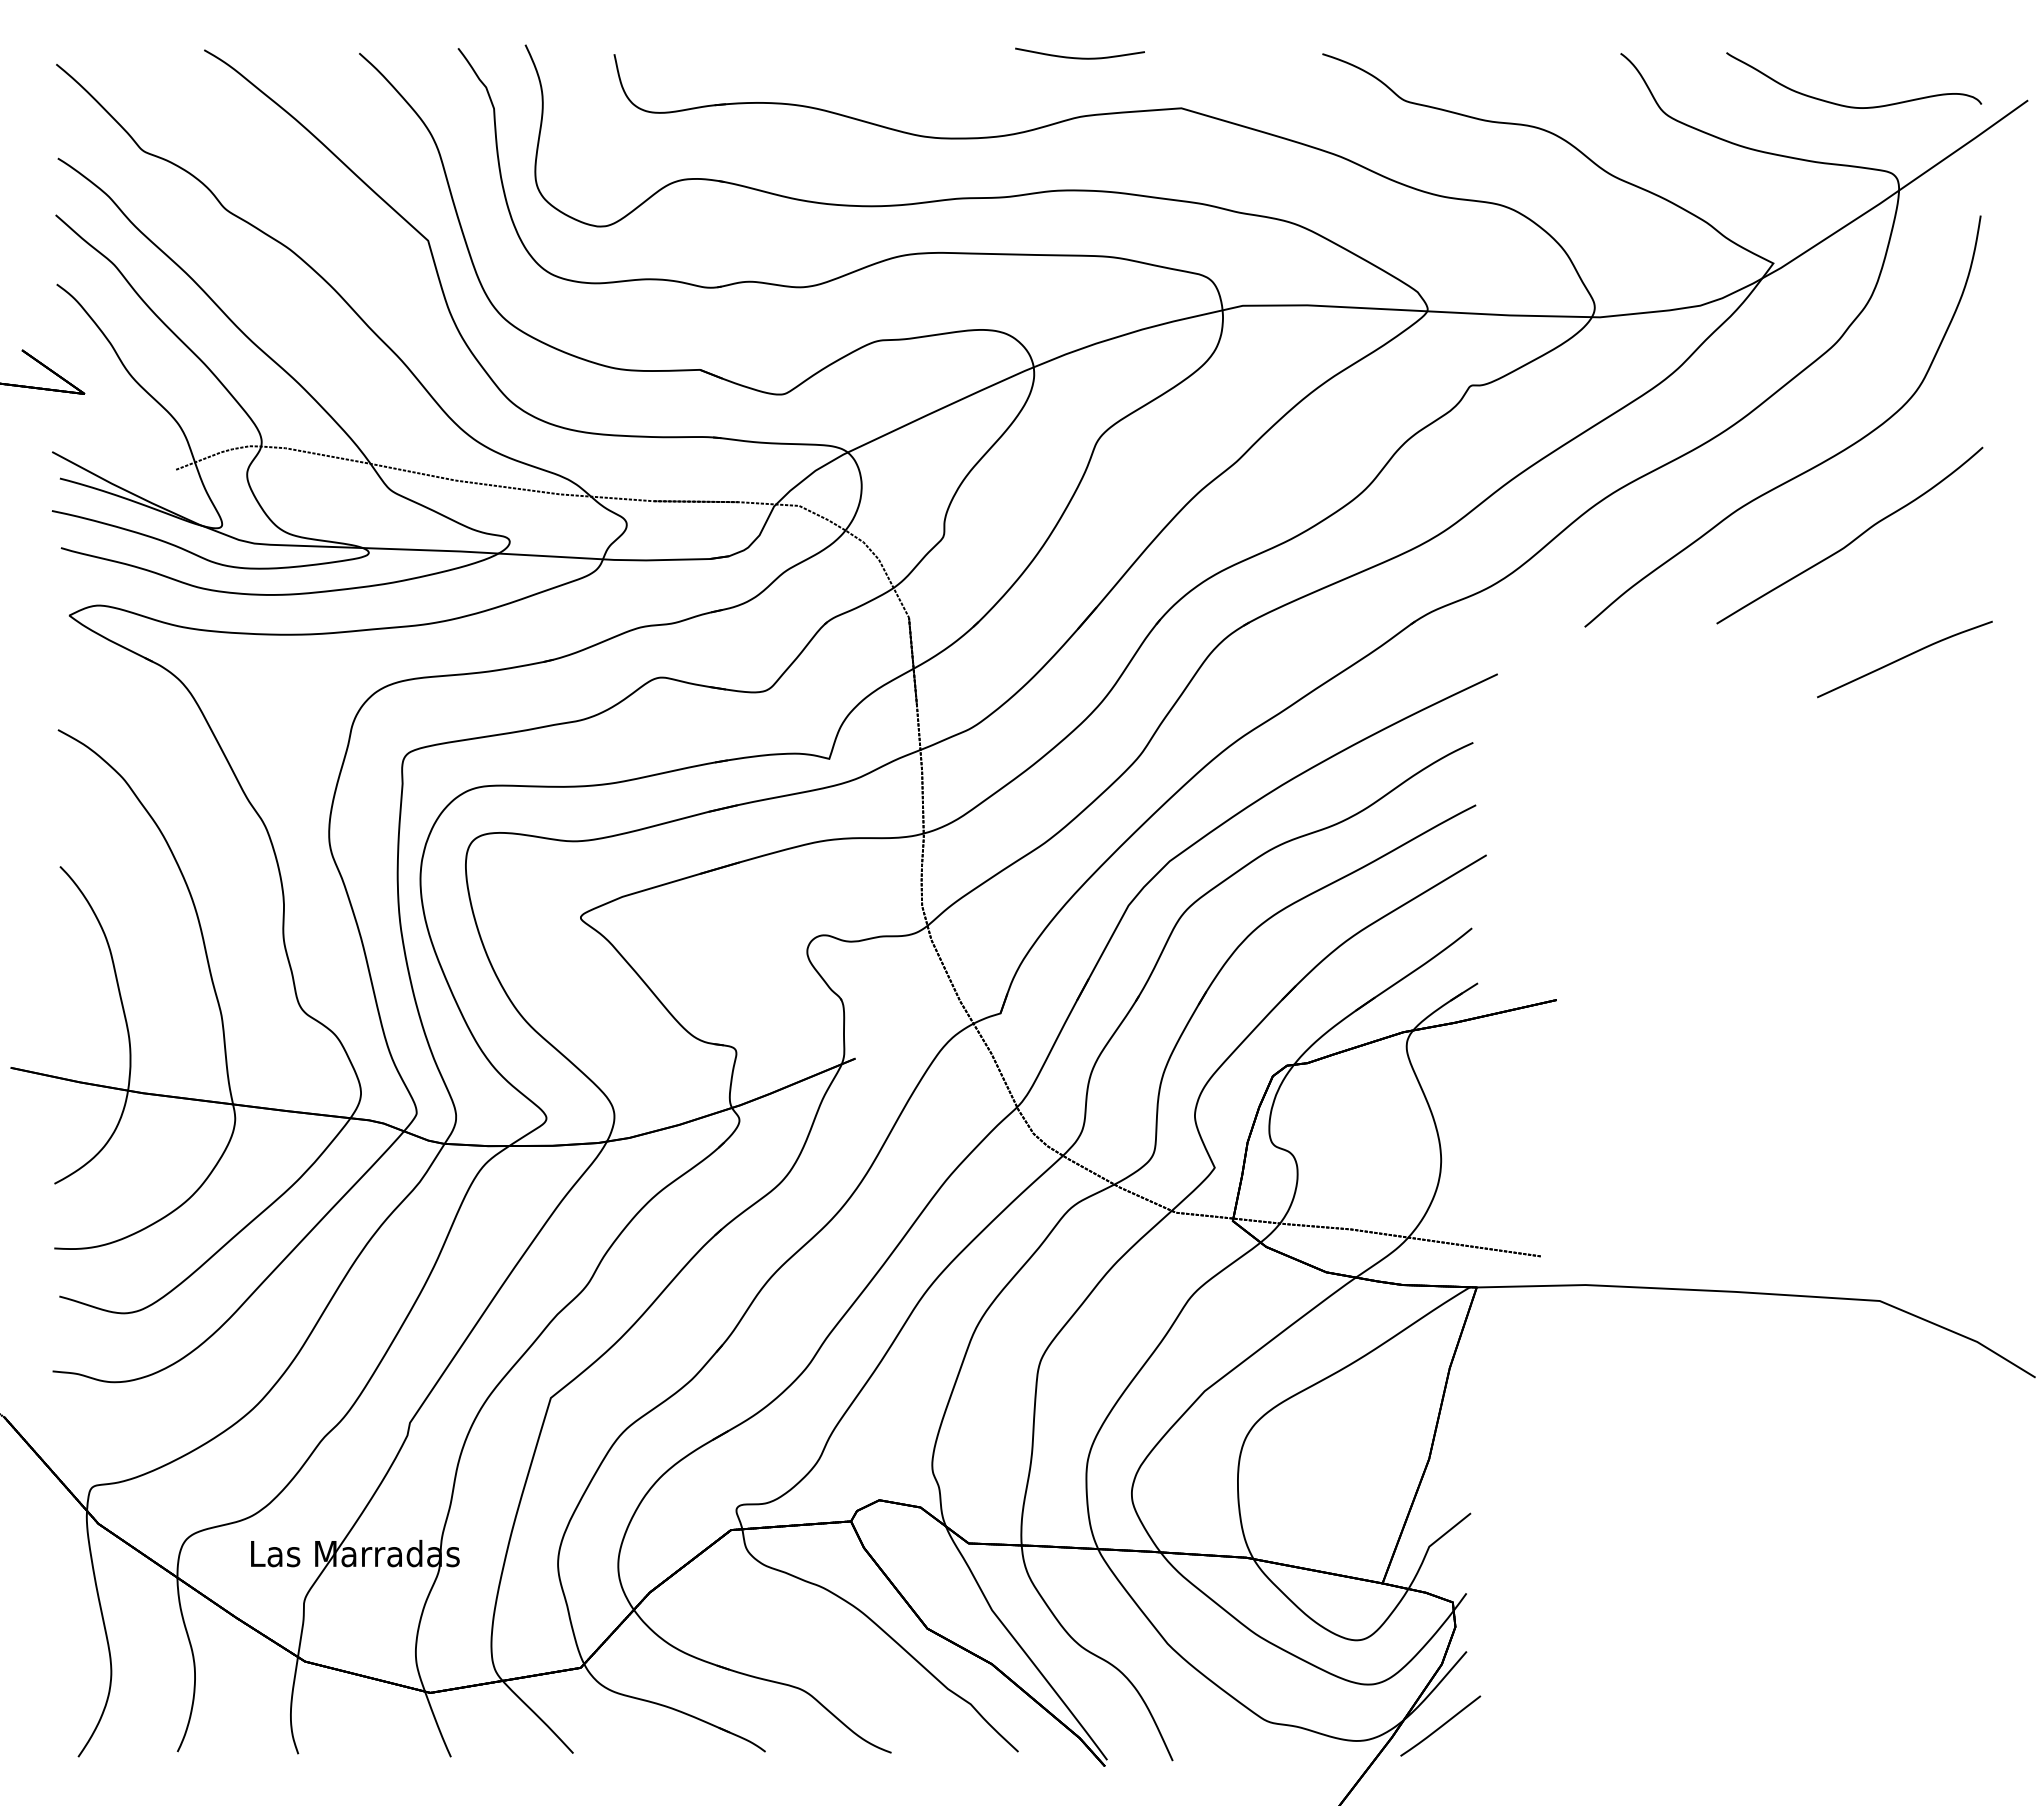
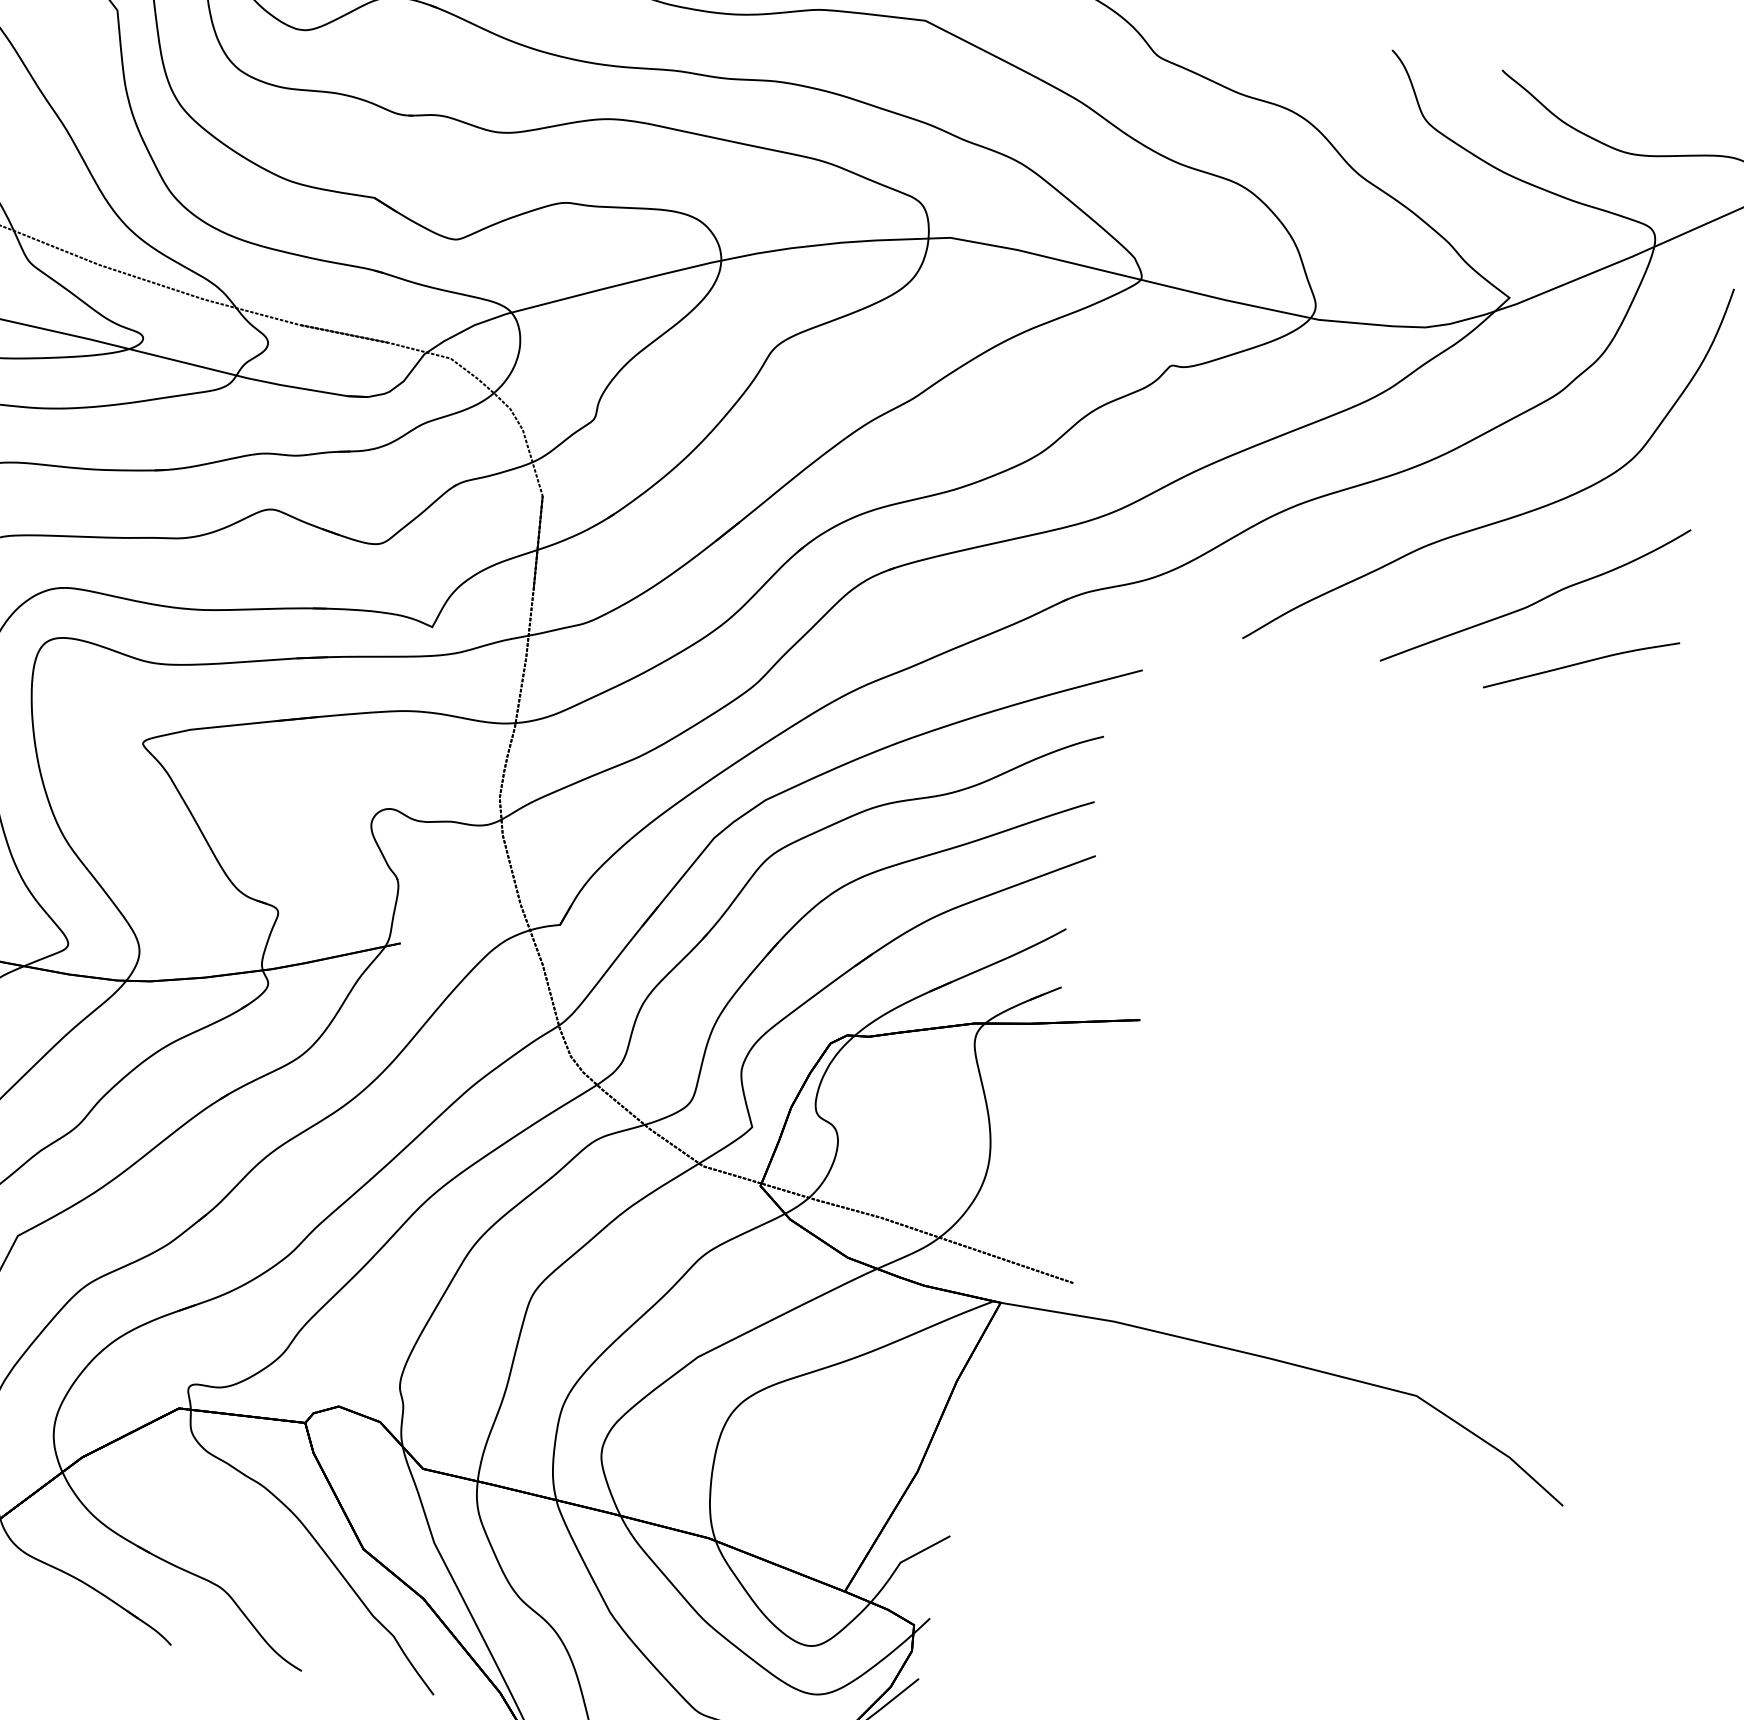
part: (1904, 659) -> (1581, 665), moved

